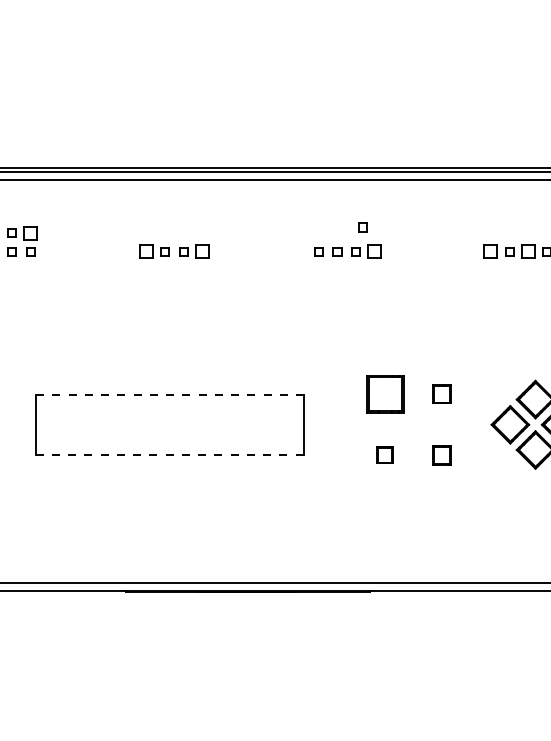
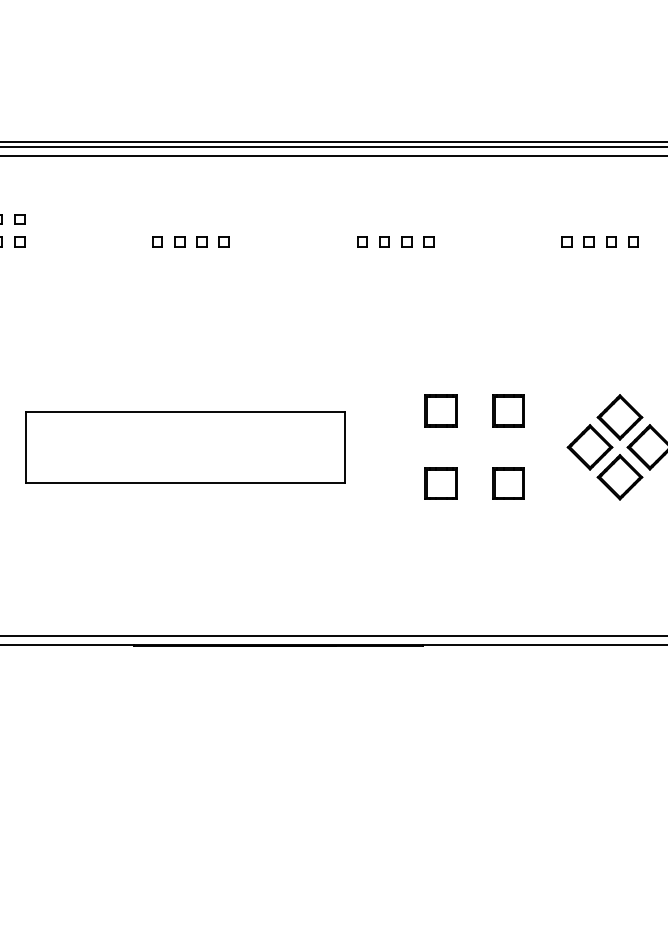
part: (363, 227) -> (415, 212), removed
part: (30, 233) -> (19, 219), size x0.62
part: (146, 251) -> (157, 241), size x0.62
part: (201, 251) -> (223, 241), size x0.62
part: (374, 251) -> (428, 241), size x0.62
part: (490, 251) -> (566, 241), size x0.62
part: (528, 251) -> (611, 241), size x0.62
part: (384, 393) -> (440, 410), size x0.71
part: (441, 393) -> (508, 410), size x1.43
line: (169, 394) -> (185, 411), dashed -> solid
line: (169, 455) -> (185, 483), dashed -> solid
part: (384, 455) -> (440, 483), size x1.67
part: (441, 455) -> (508, 483), size x1.43

